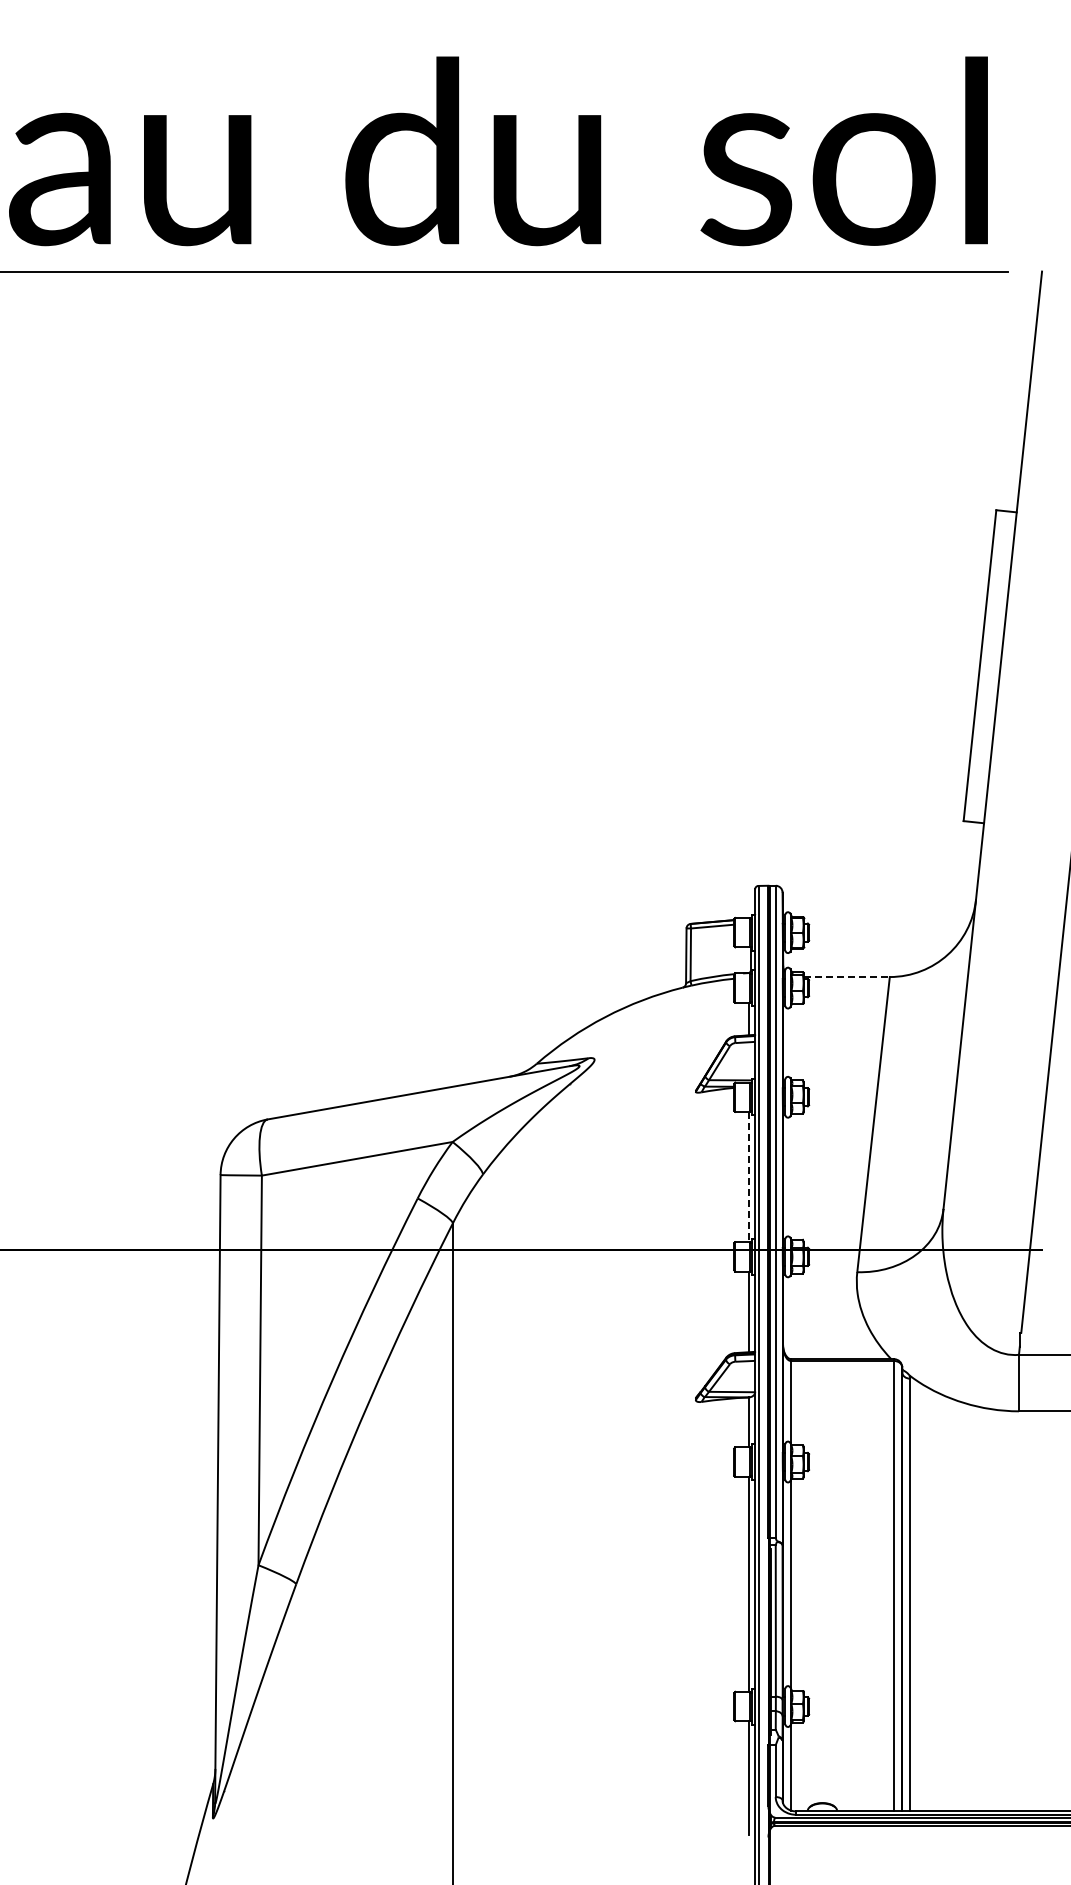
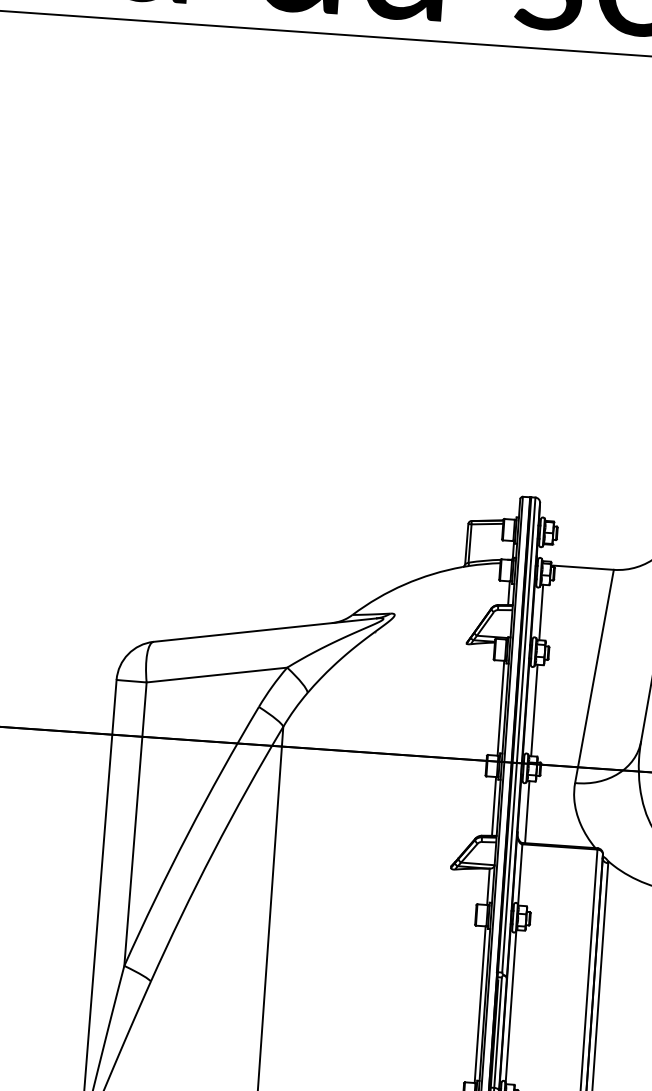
line: (847, 977) -> (583, 568), dashed -> solid
line: (794, 1042) -> (541, 612), added
line: (794, 1176) -> (534, 710), added
line: (748, 1177) -> (500, 708), dashed -> solid
line: (794, 1316) -> (527, 812), added

